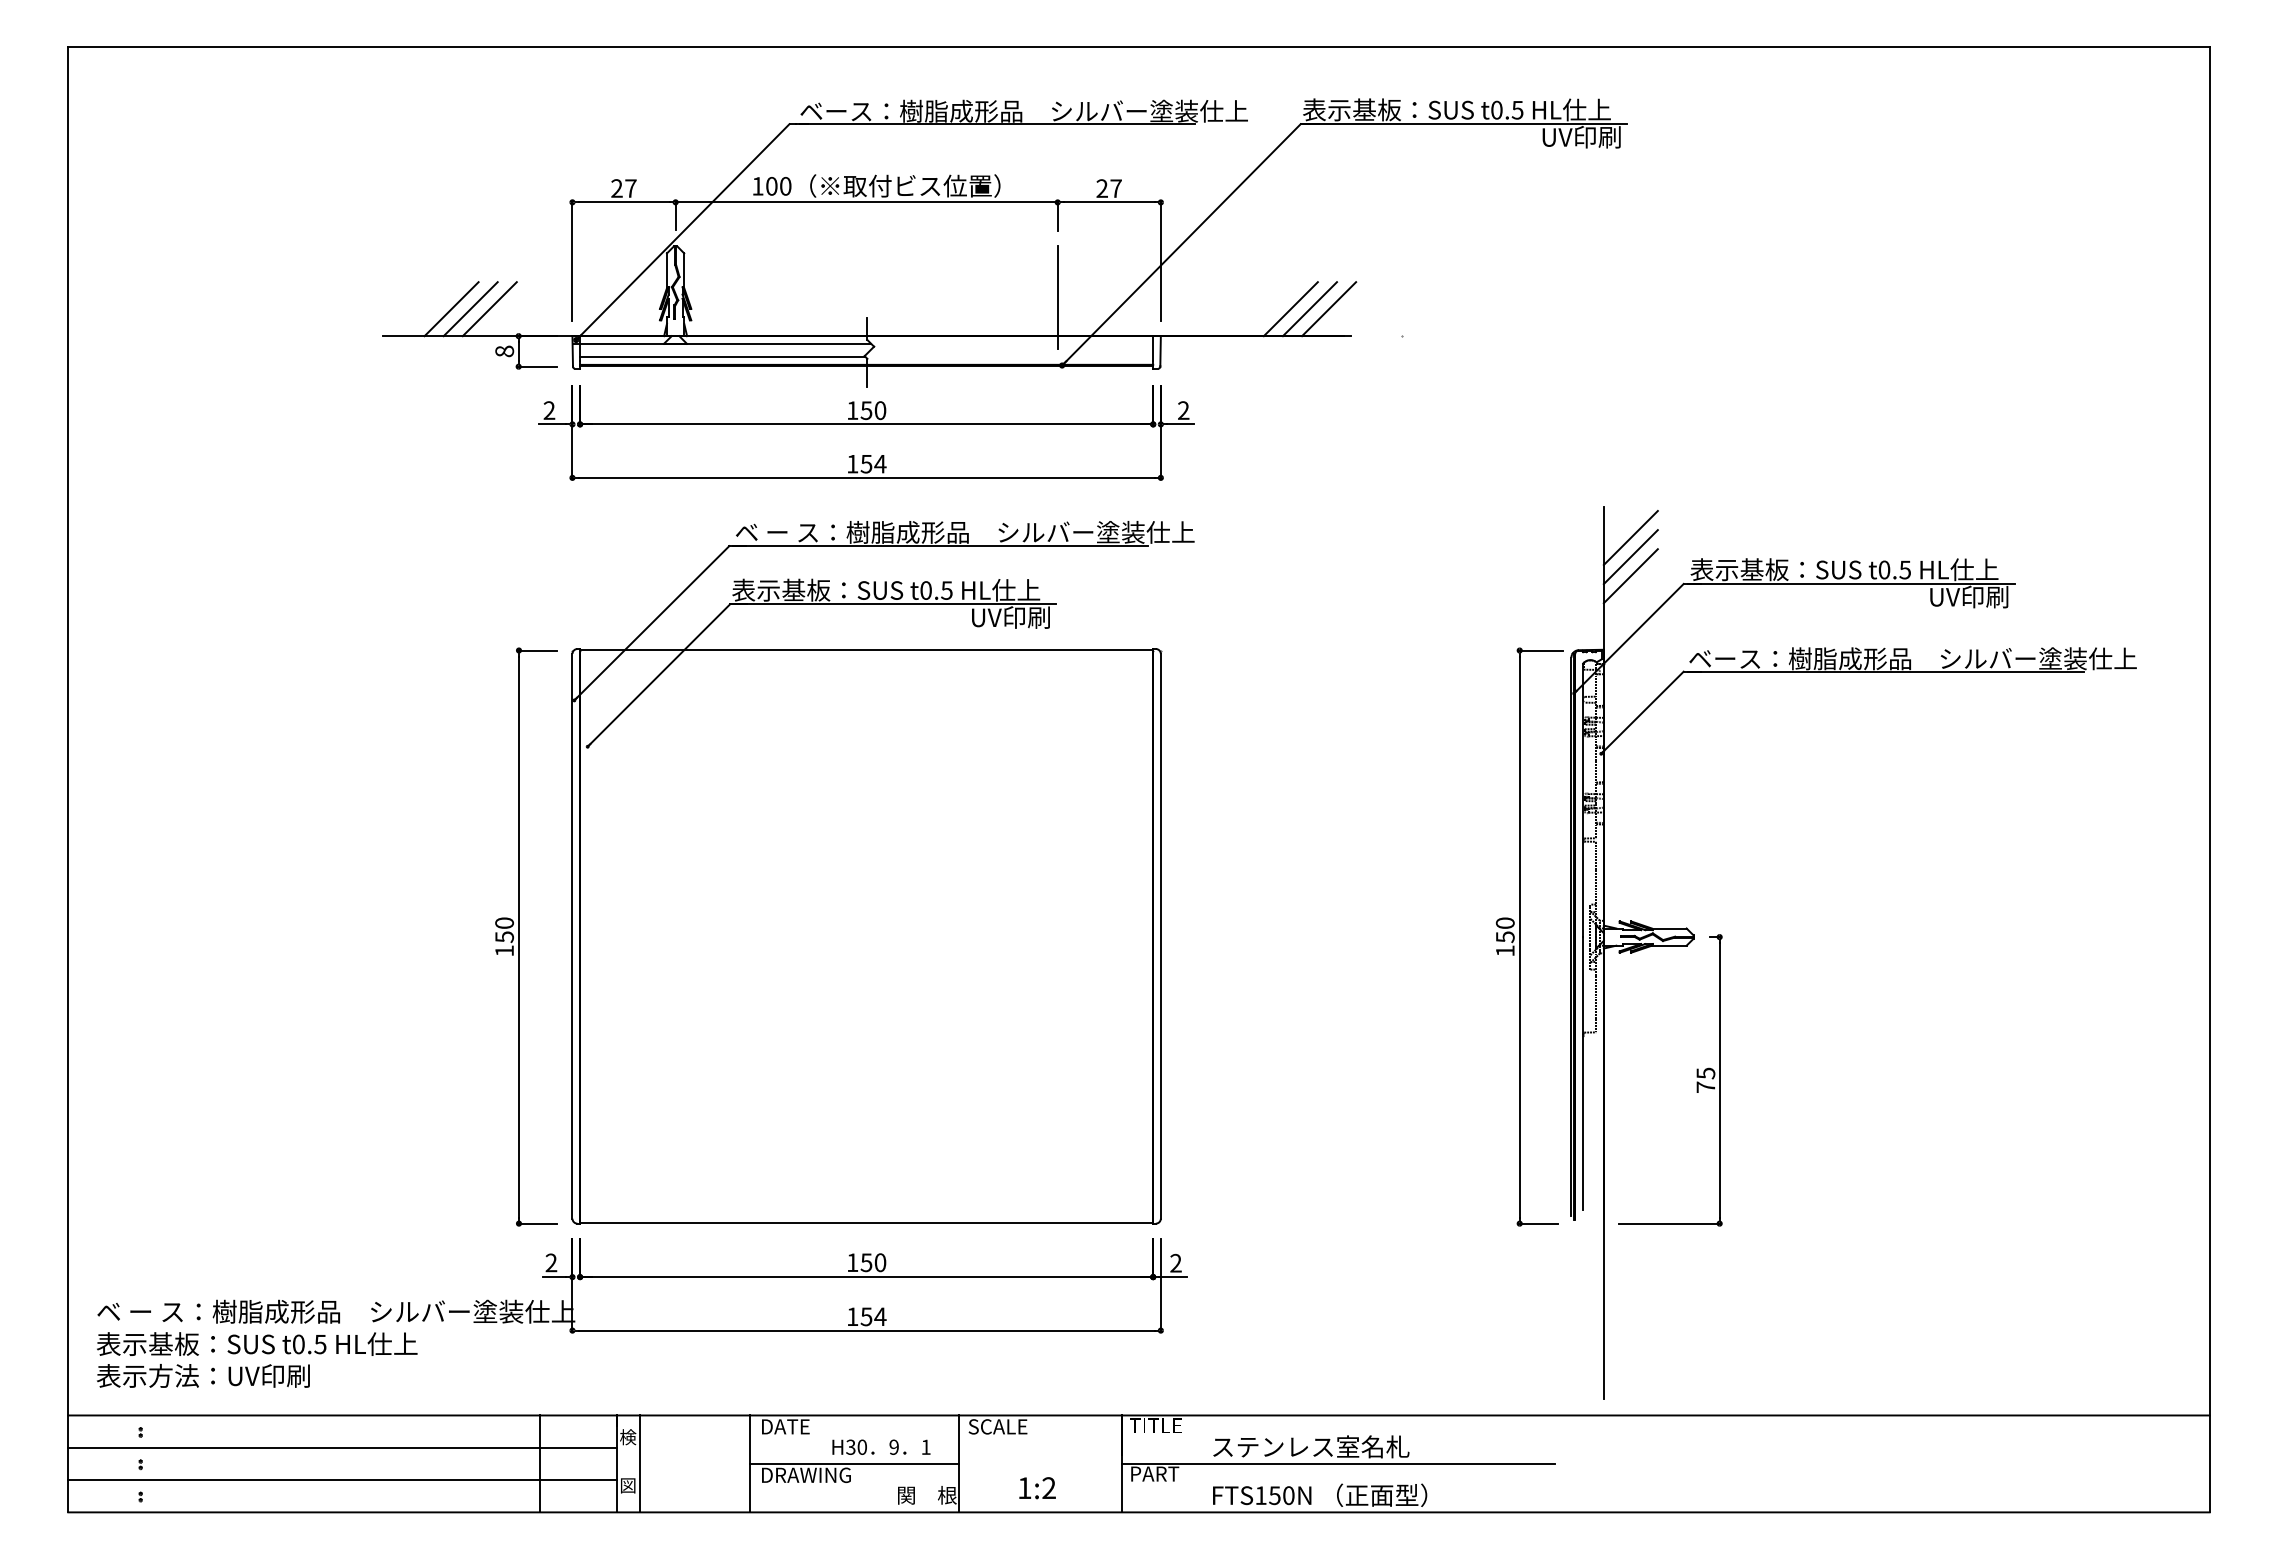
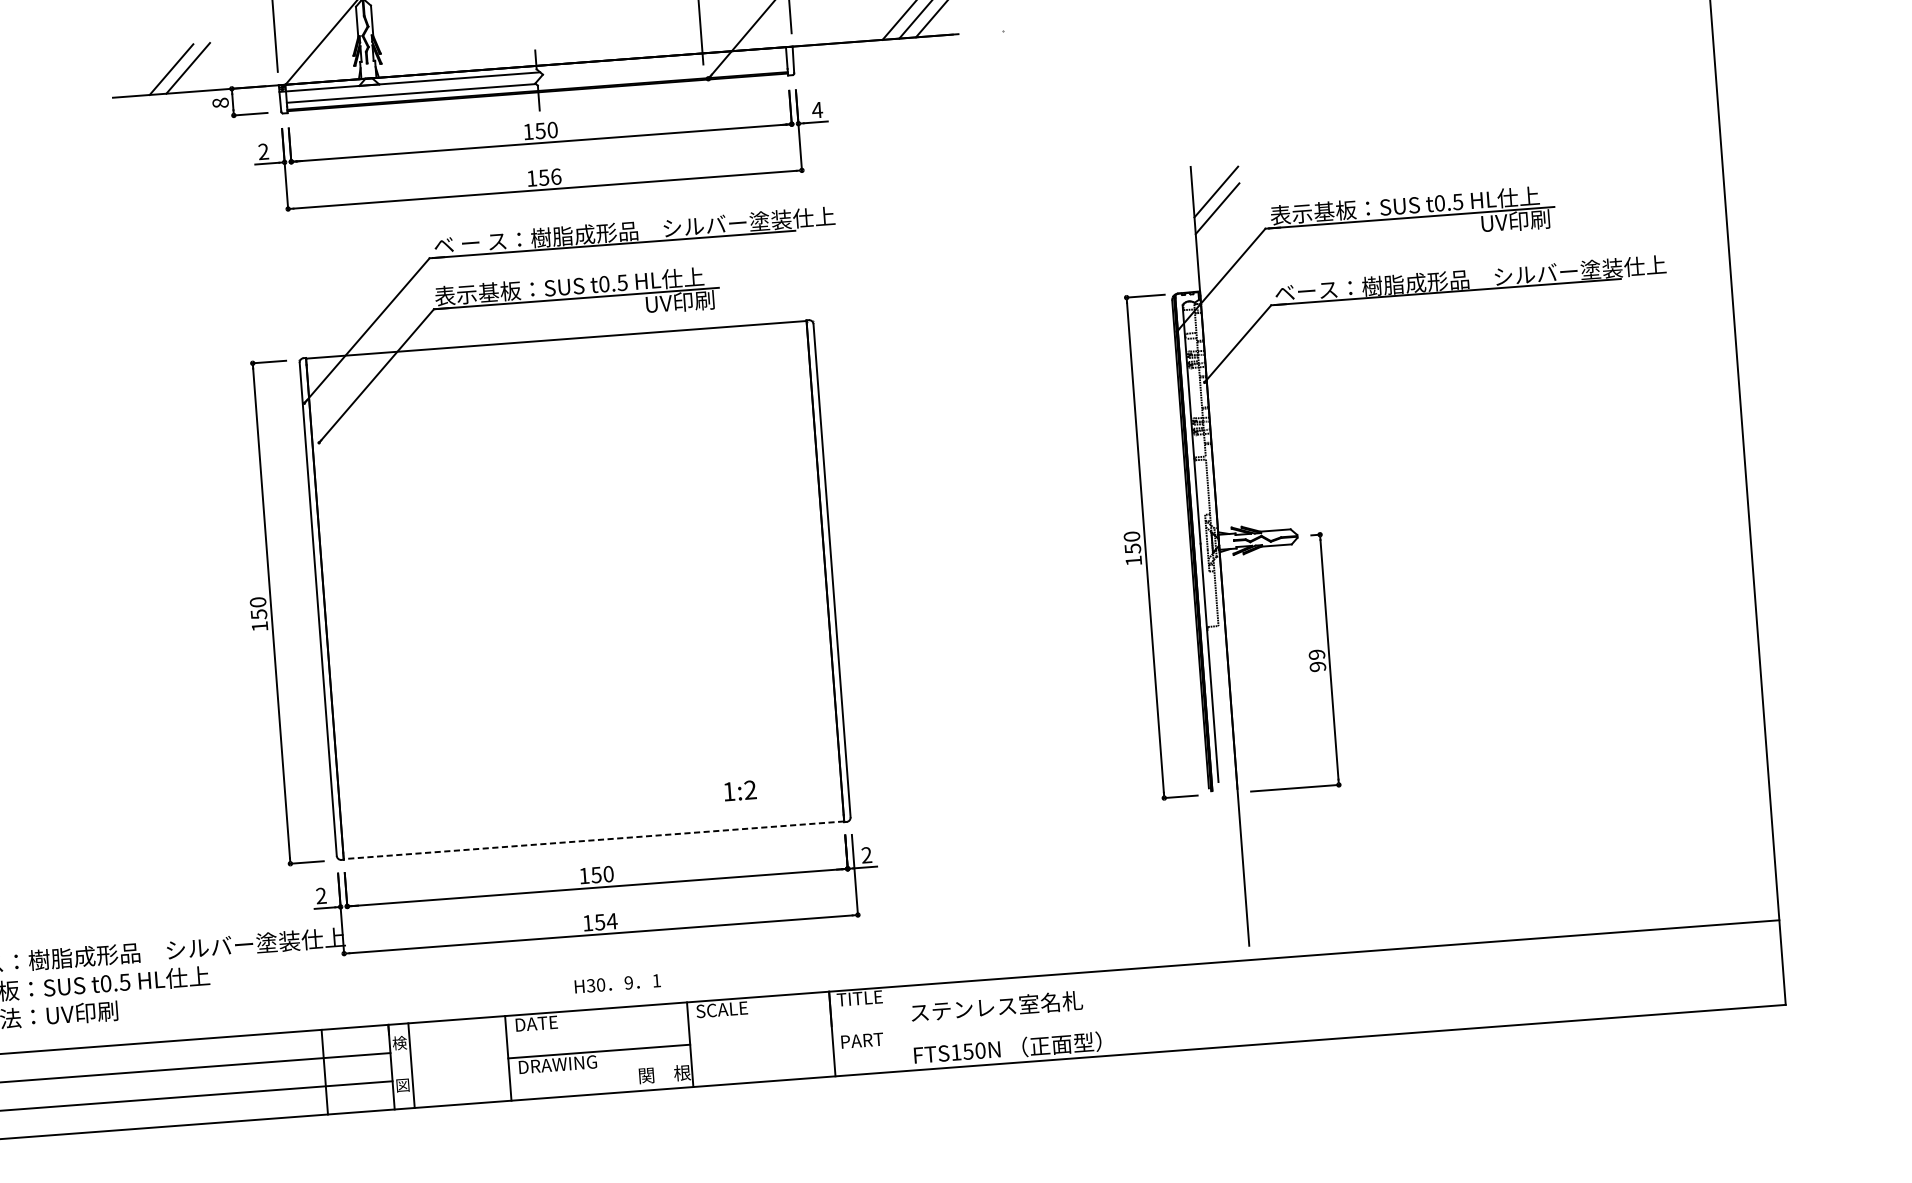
line: (489, 309) -> (204, 67), removed
text: (1183, 410) -> (817, 110), 2 -> 4
text: (880, 463) -> (556, 176), 154 -> 156
line: (1630, 576) -> (1218, 225), removed
text: (1705, 1080) -> (1317, 660), 75 -> 99
line: (866, 1222) -> (593, 839), solid -> dashed
text: (881, 1446) -> (617, 983), moved
line: (1337, 1463) -> (1020, 1019), removed
text: (1037, 1488) -> (740, 791), moved

